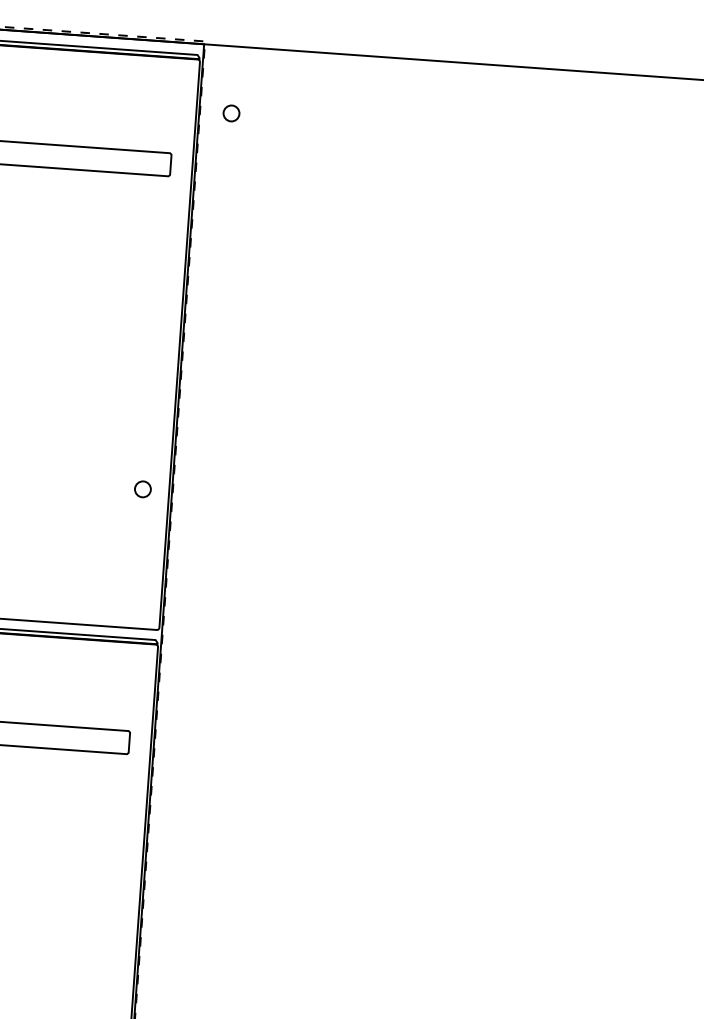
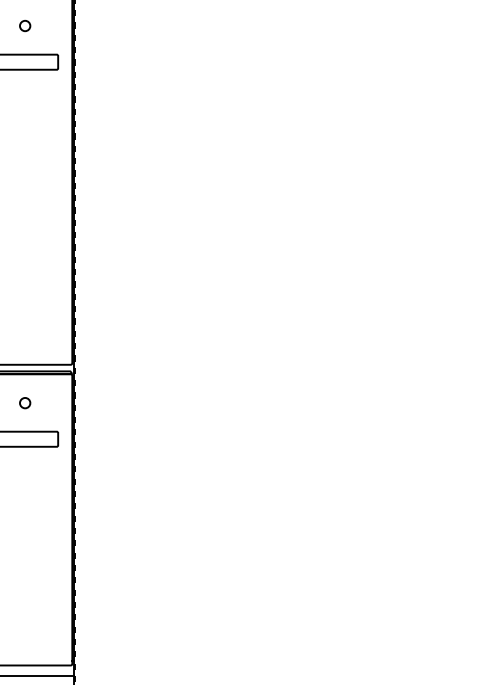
circle: (231, 114) -> (25, 26), moved
circle: (143, 489) -> (25, 403), moved

